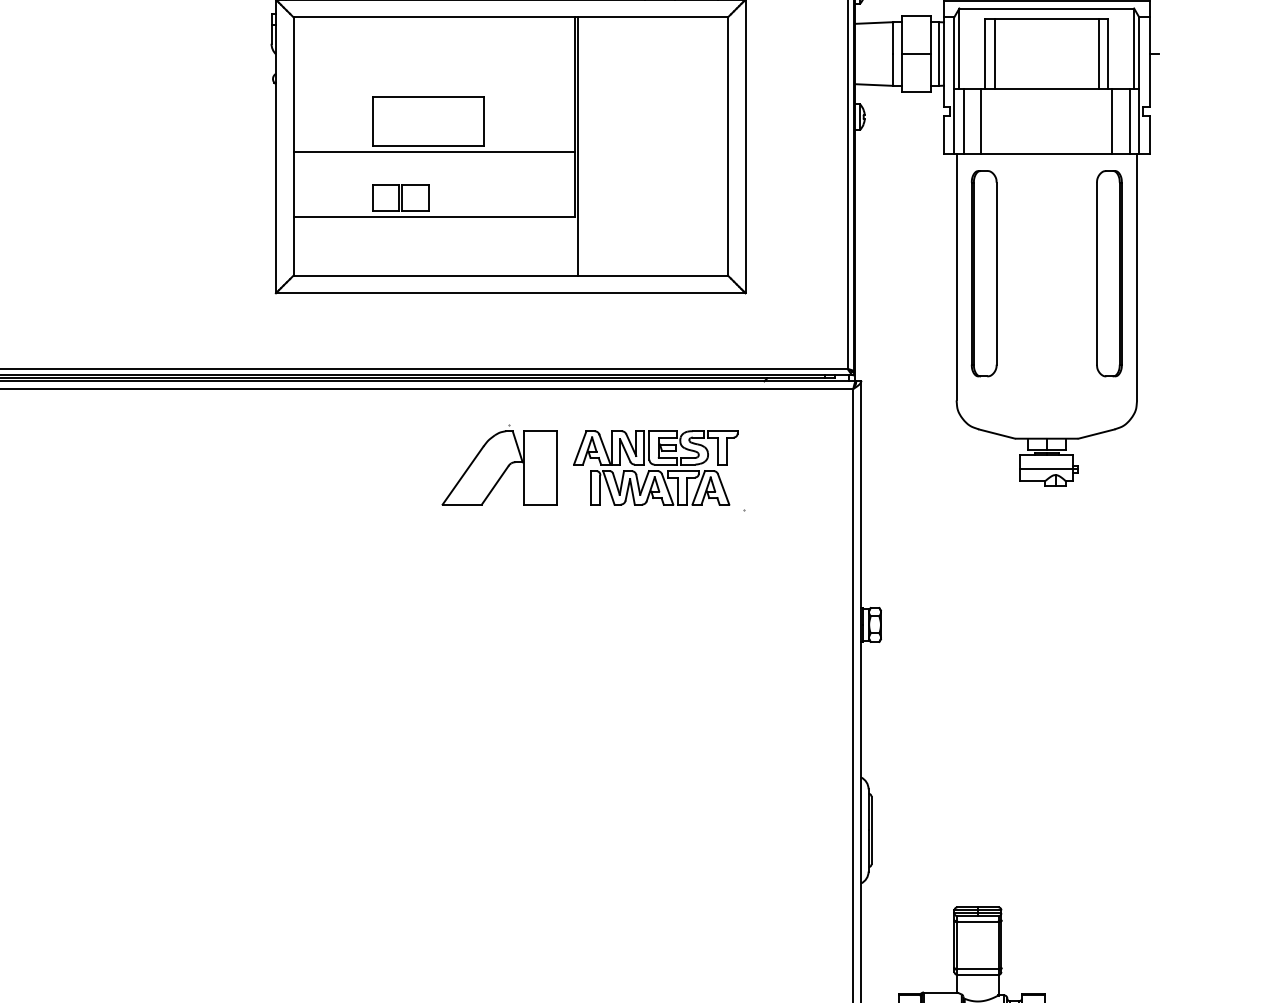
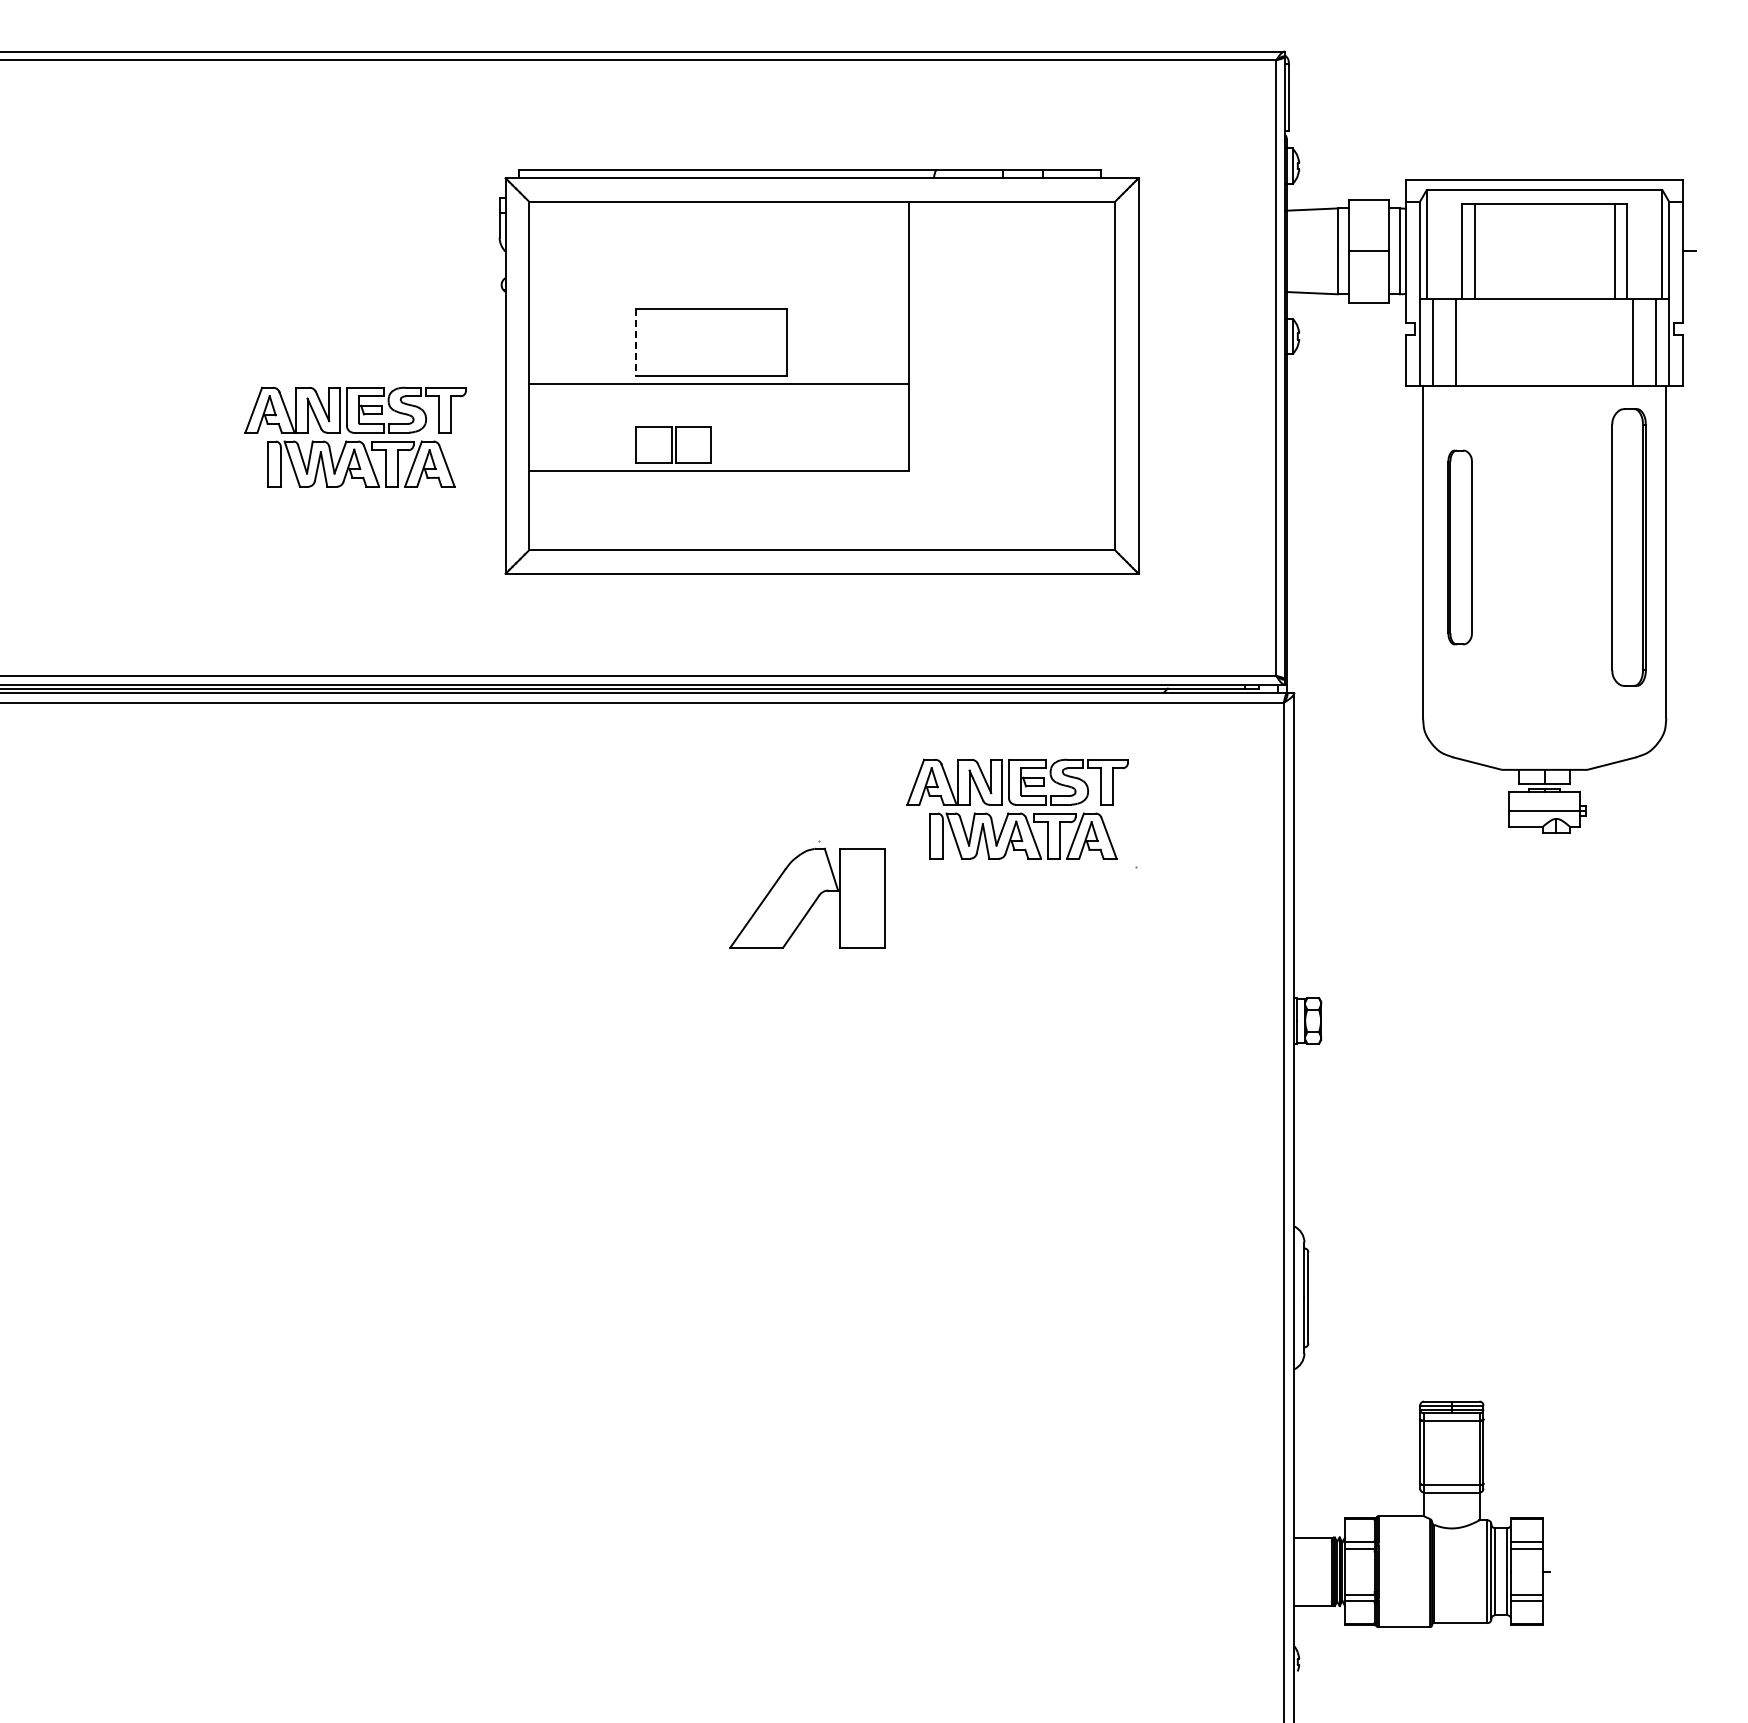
line: (373, 121) -> (636, 342), solid -> dashed
line: (578, 146) -> (913, 375), removed
part: (164, 191) -> (355, 436), added
part: (983, 273) -> (1459, 547), size x0.7
part: (499, 465) -> (807, 894), moved

